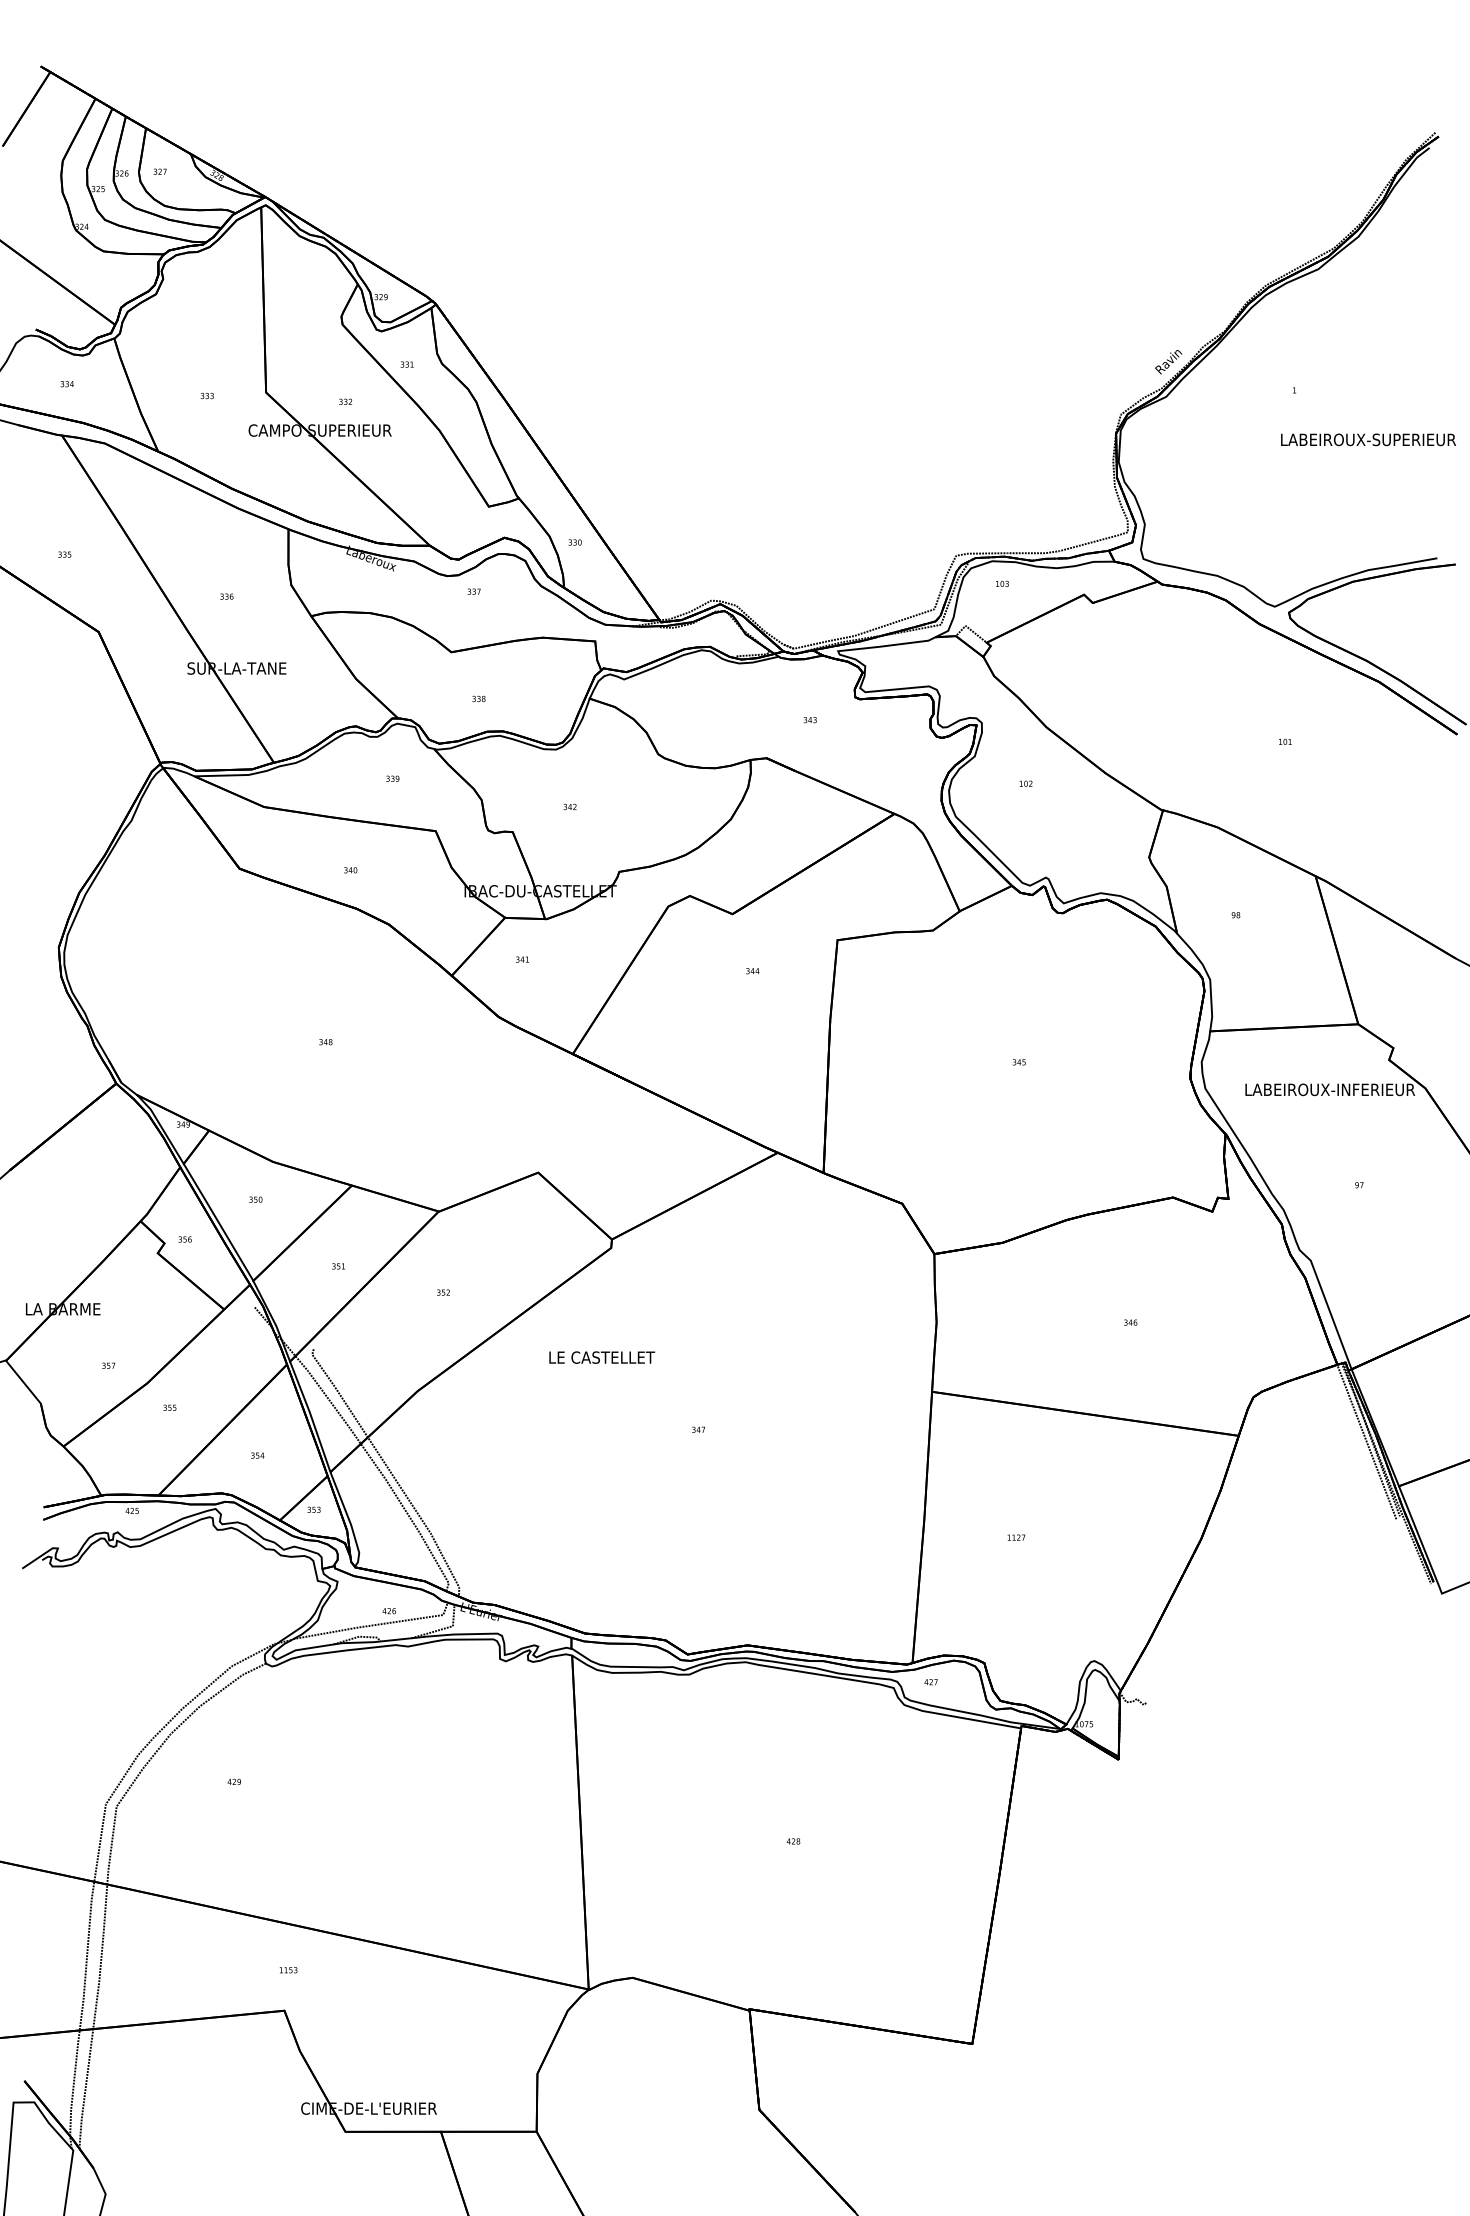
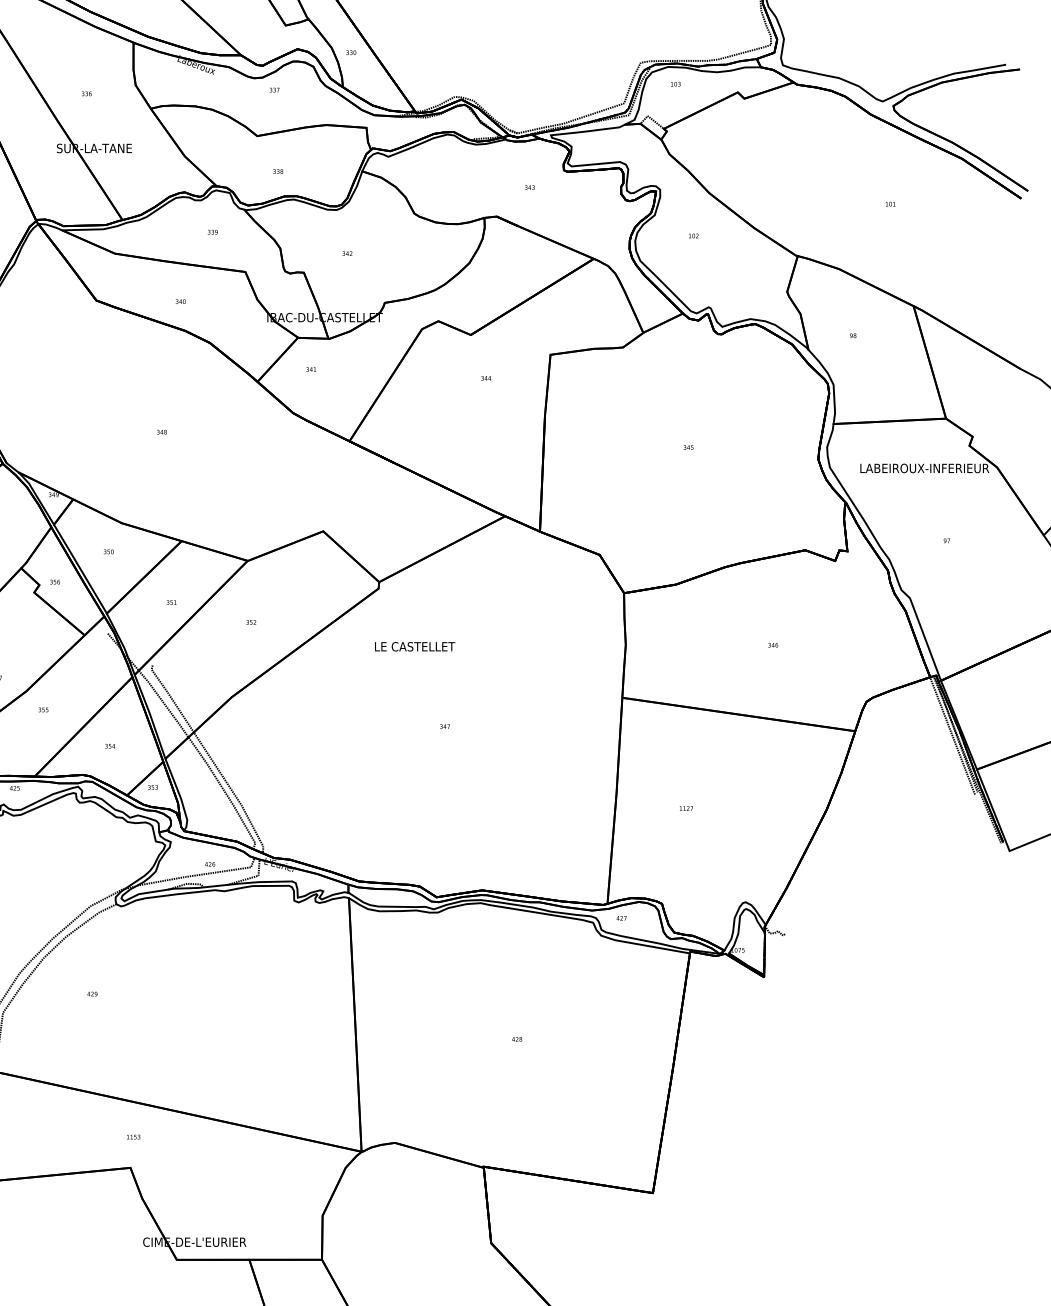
text: (602, 1357) -> (415, 646), moved

